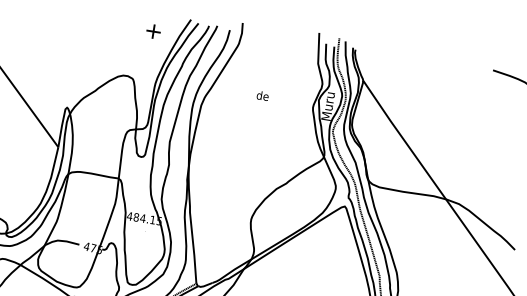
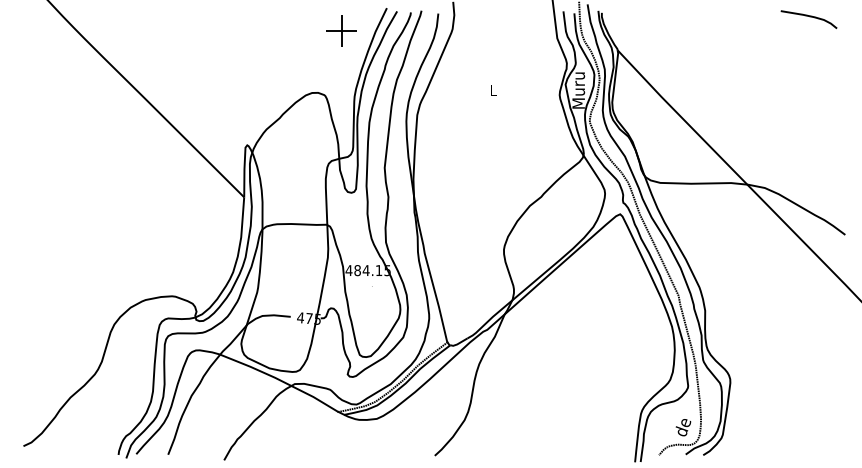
part: (153, 31) -> (341, 30), size x1.67
text: (262, 95) -> (493, 90), de -> L

